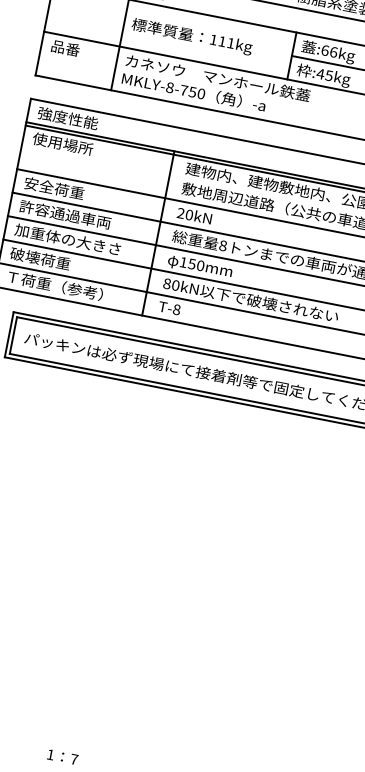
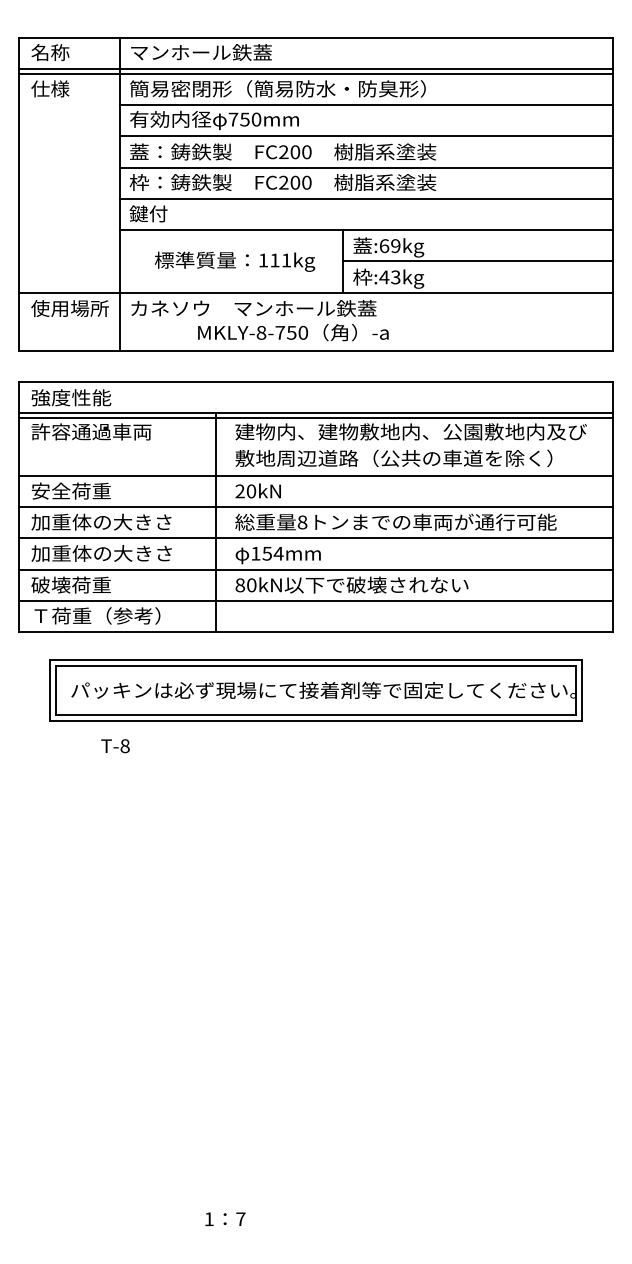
text: (192, 36) -> (235, 261), moved
text: (79, 51) -> (69, 308), 品番 -> 使用場所
text: (333, 52) -> (395, 246), :66kg -> :69kg
text: (329, 75) -> (395, 276), :45kg -> :43kg
text: (194, 92) -> (293, 332), moved
text: (78, 146) -> (91, 431), 使用場所 -> 許容通過車両
text: (72, 215) -> (101, 521), 許容通過車両 -> 加重体の大きさ
text: (200, 265) -> (278, 553), 150mm -> 154mm
text: (169, 308) -> (115, 746), moved

